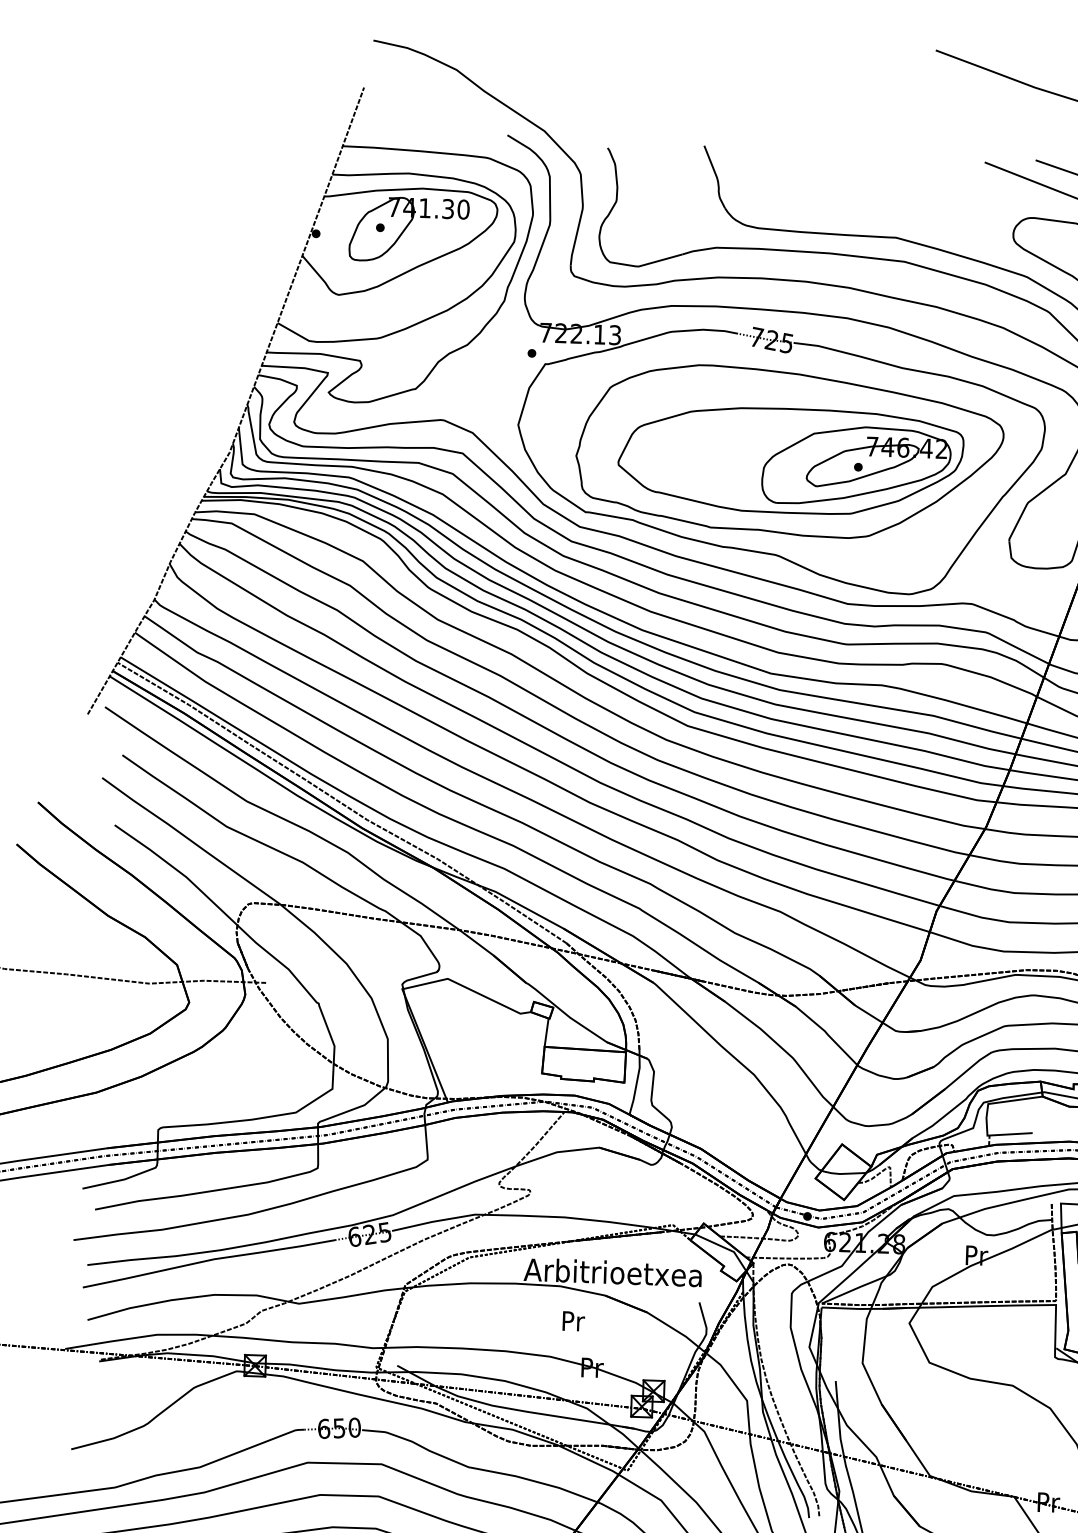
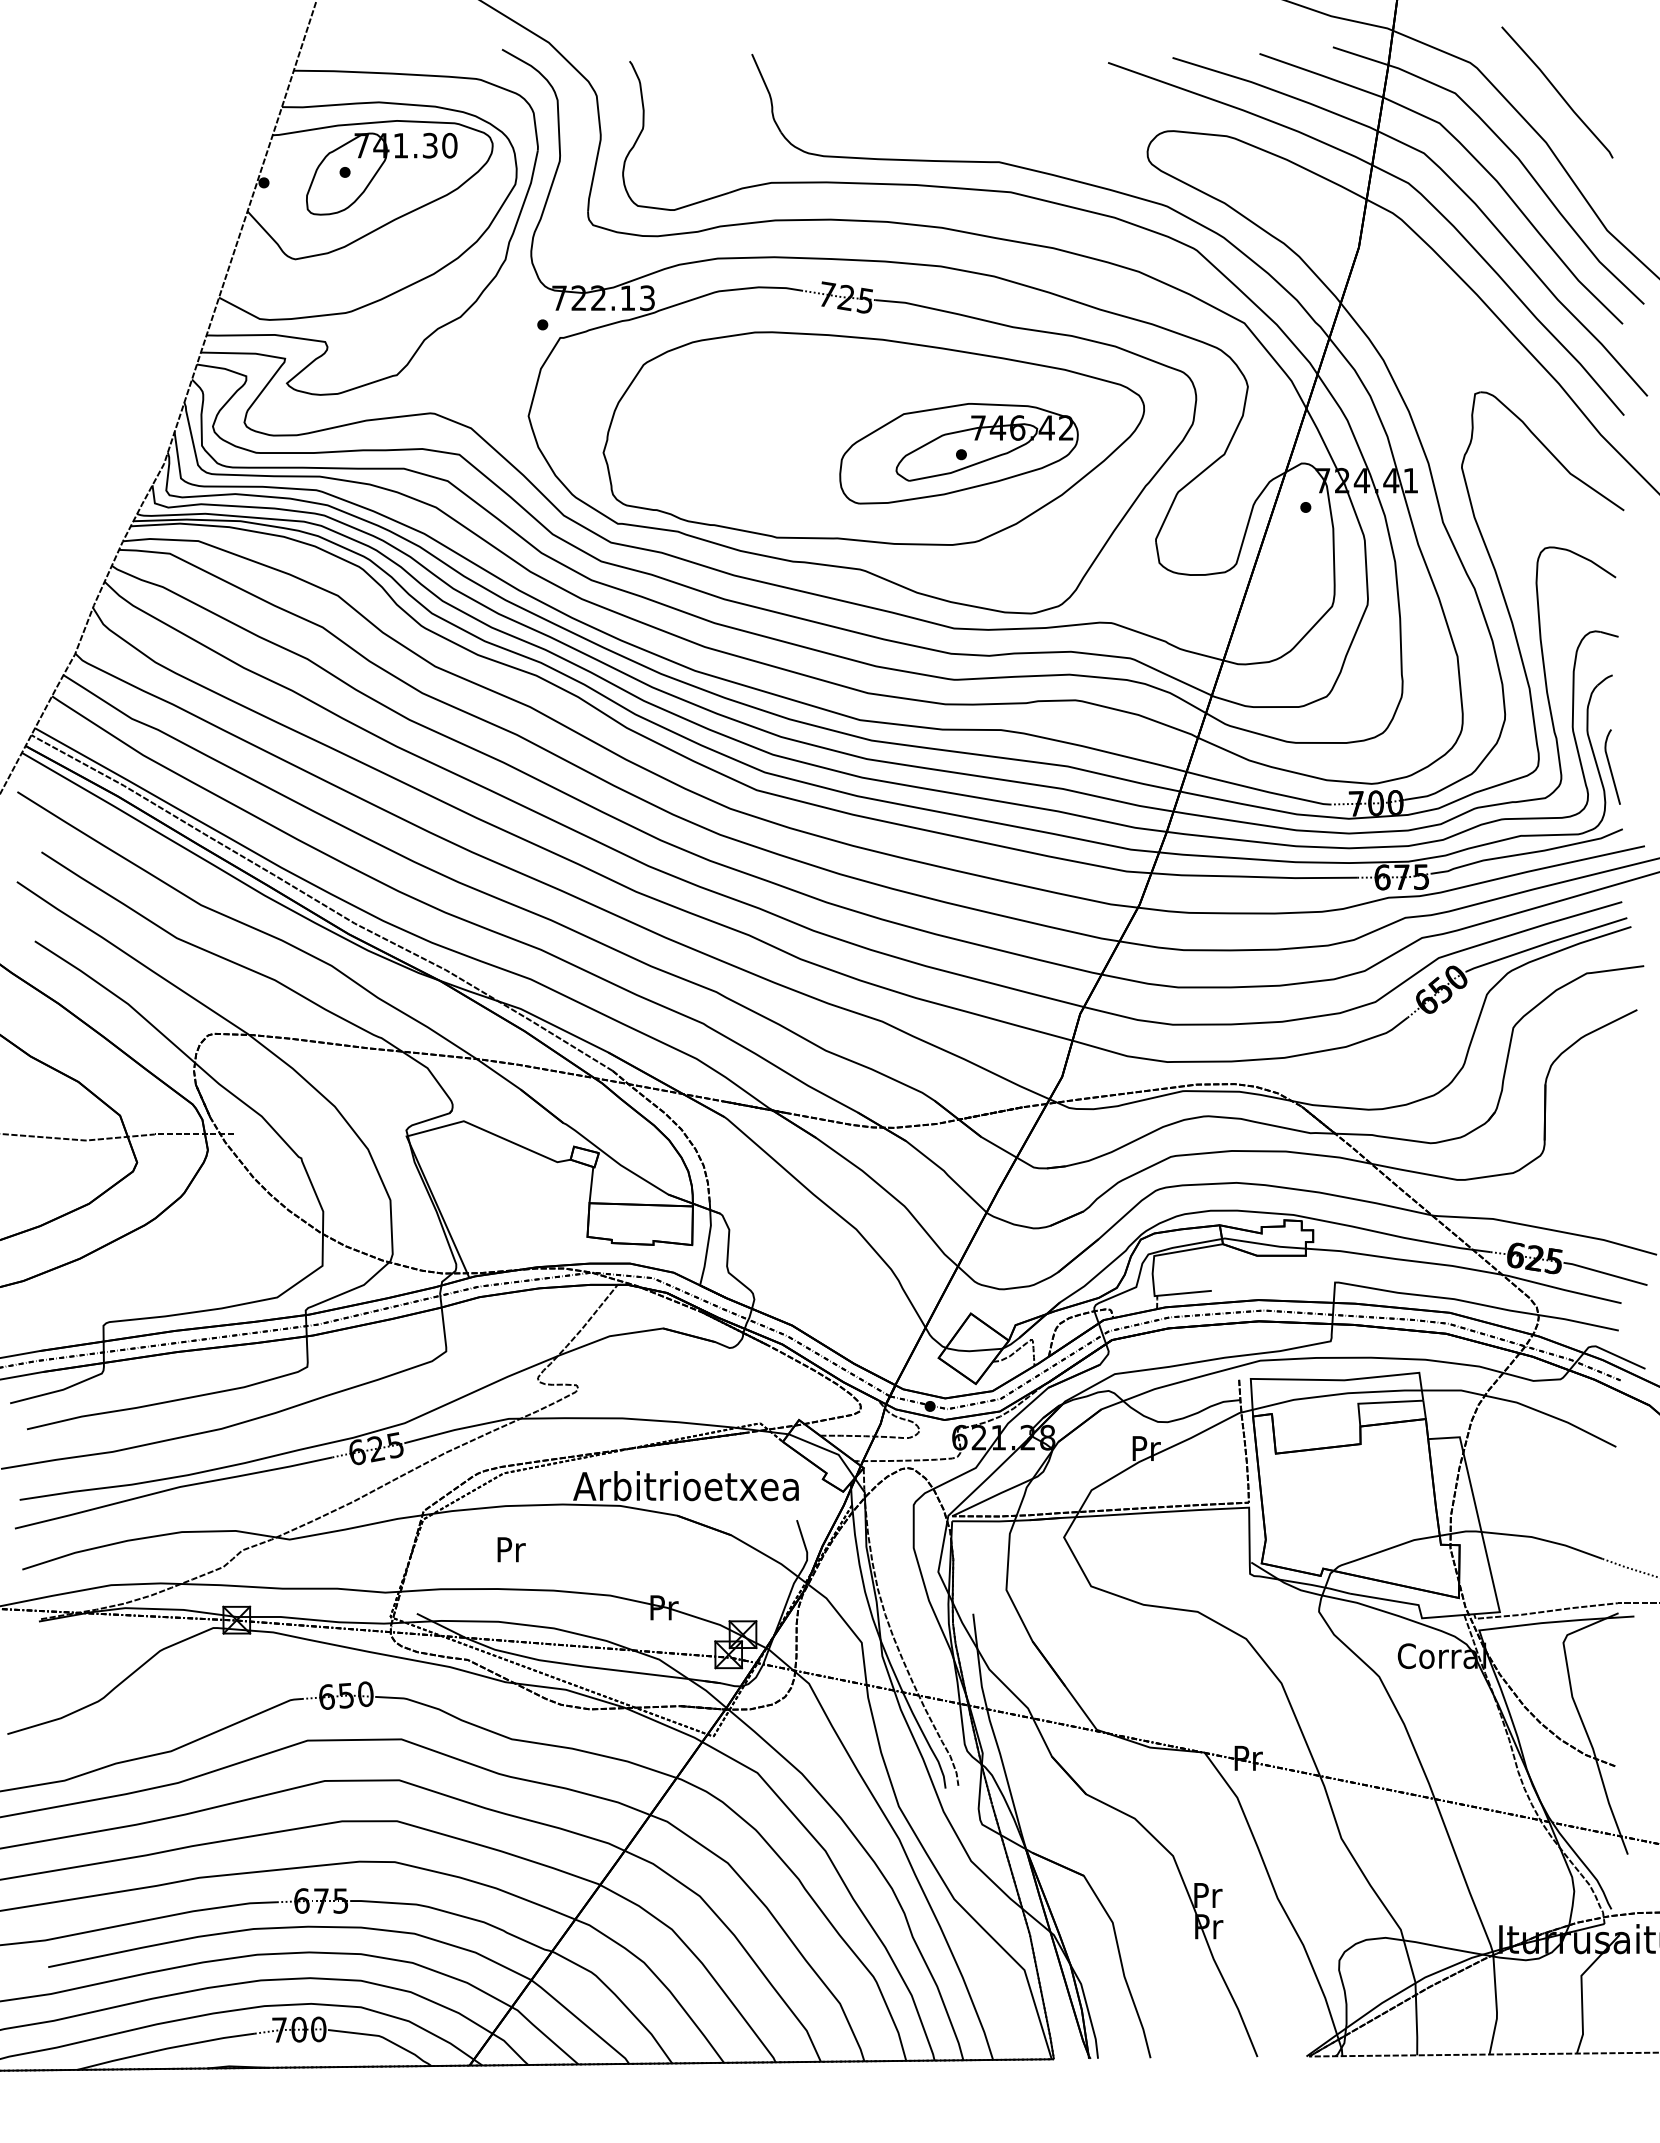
part: (790, 460) -> (875, 449), removed
text: (573, 1321) -> (511, 1549), moved

